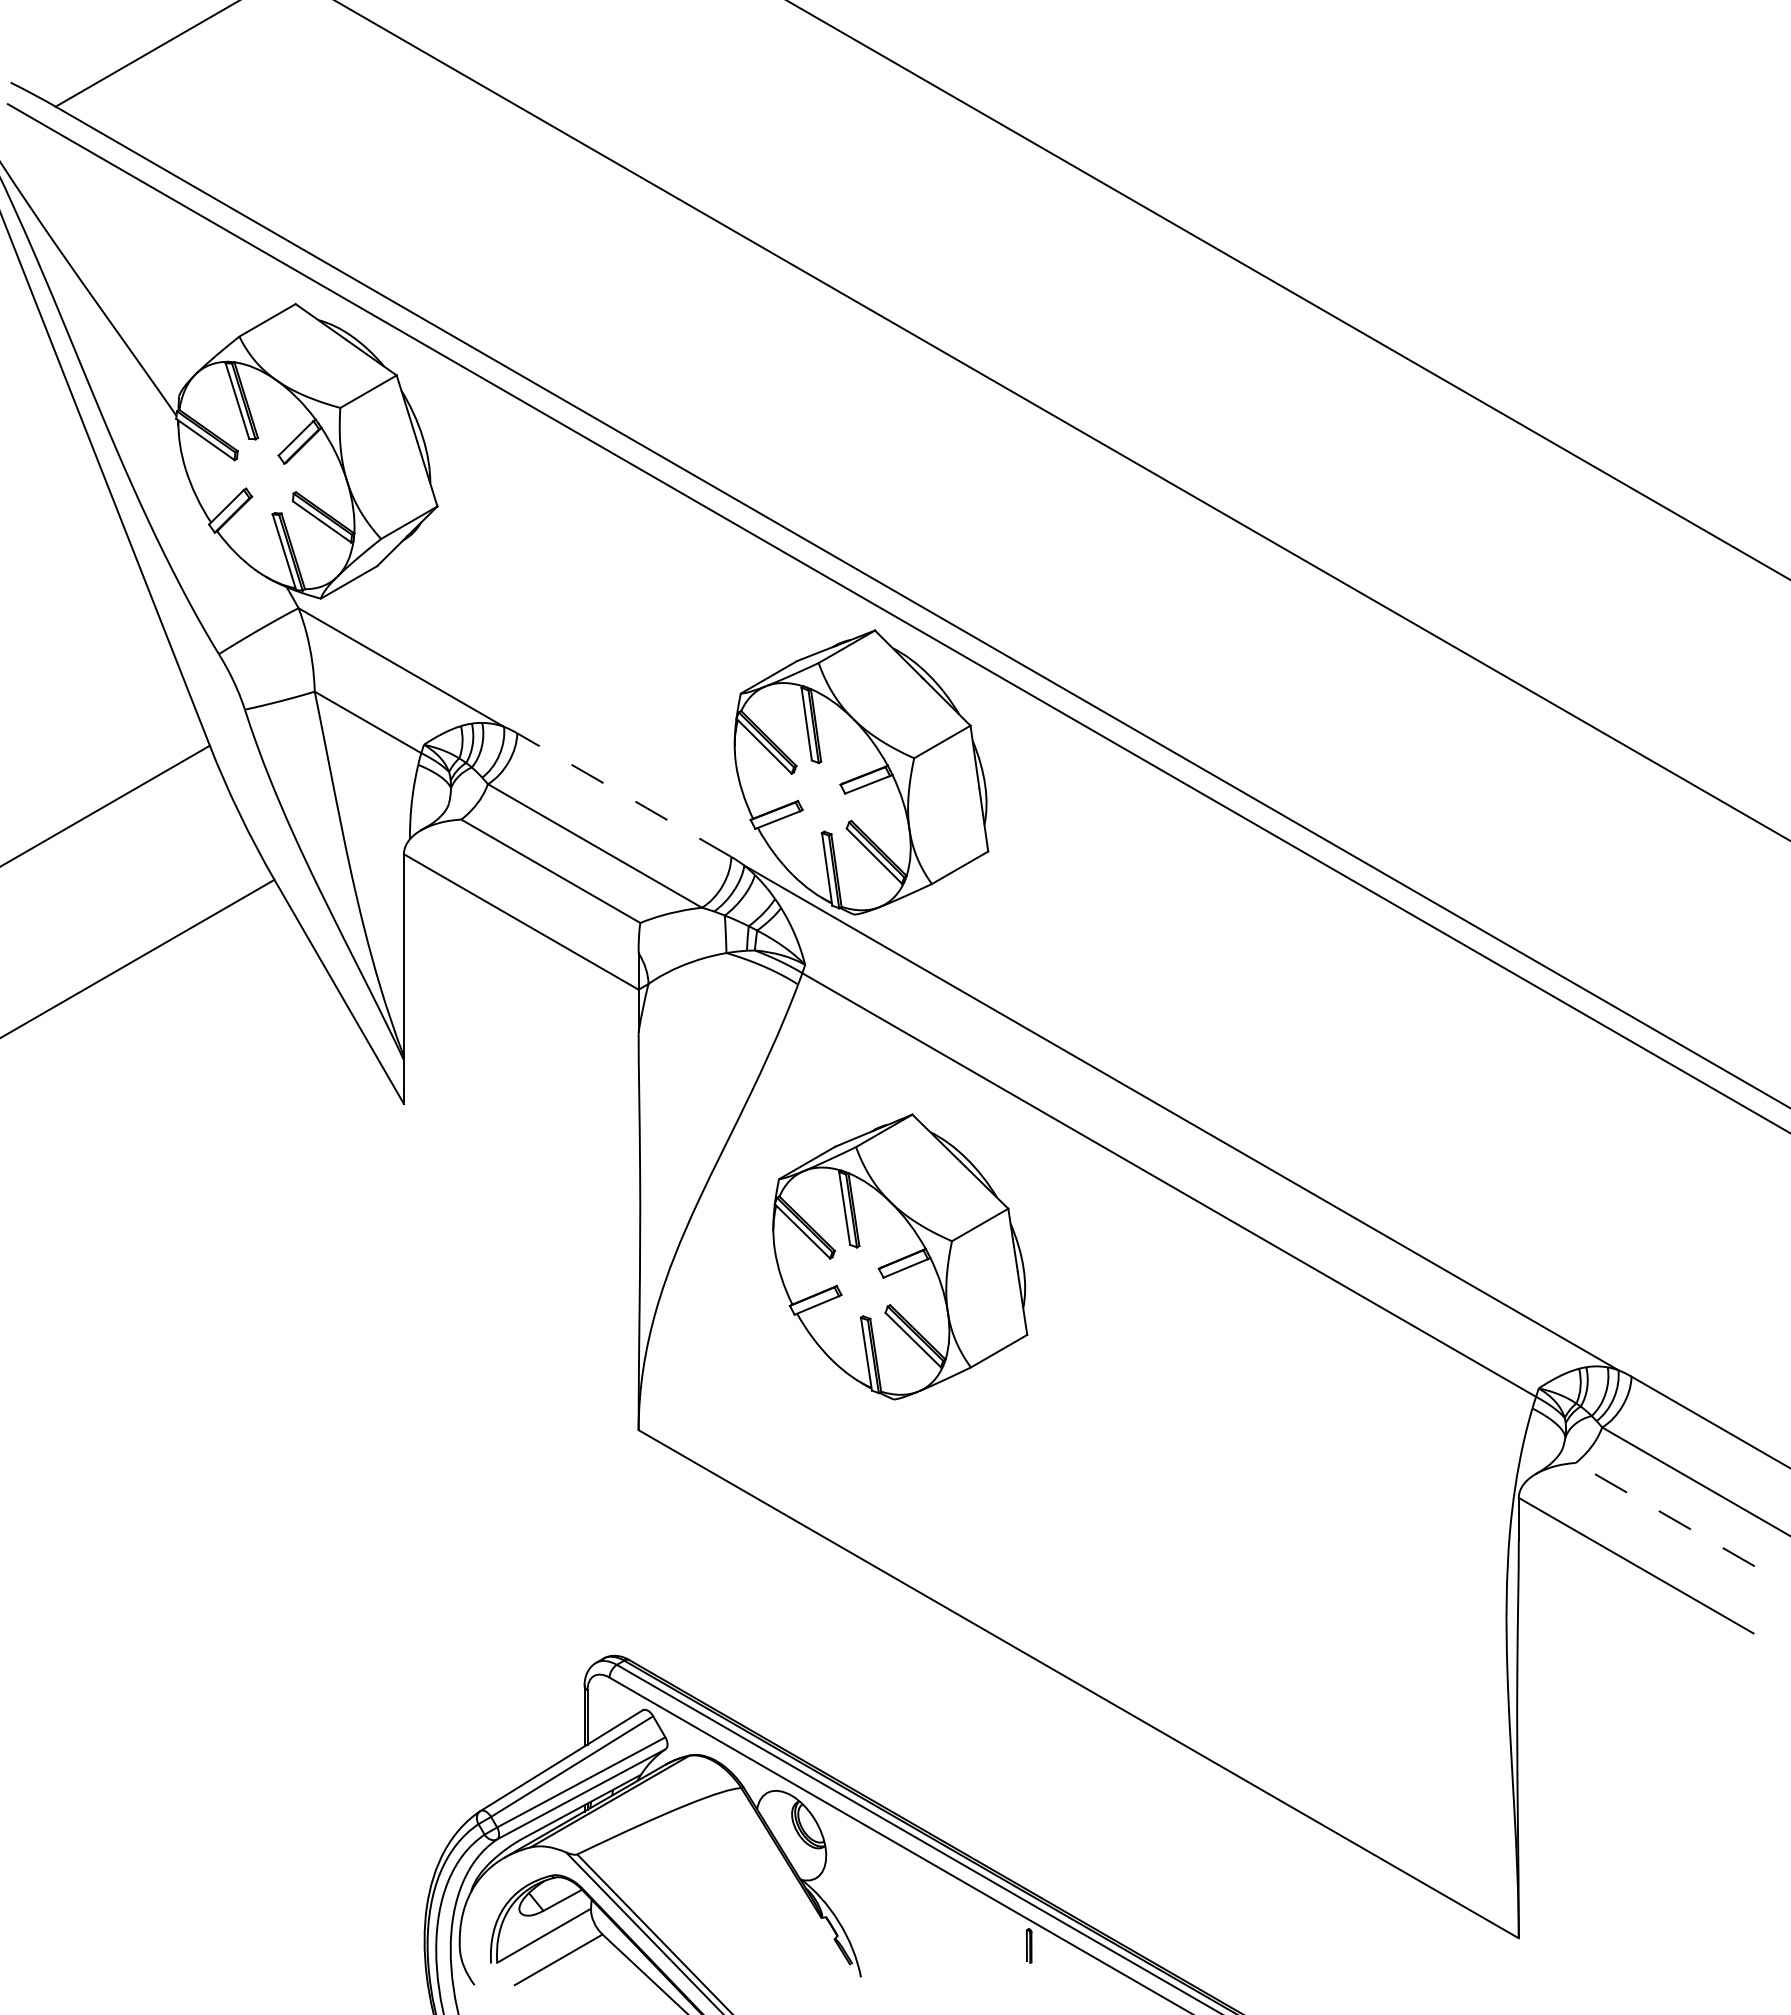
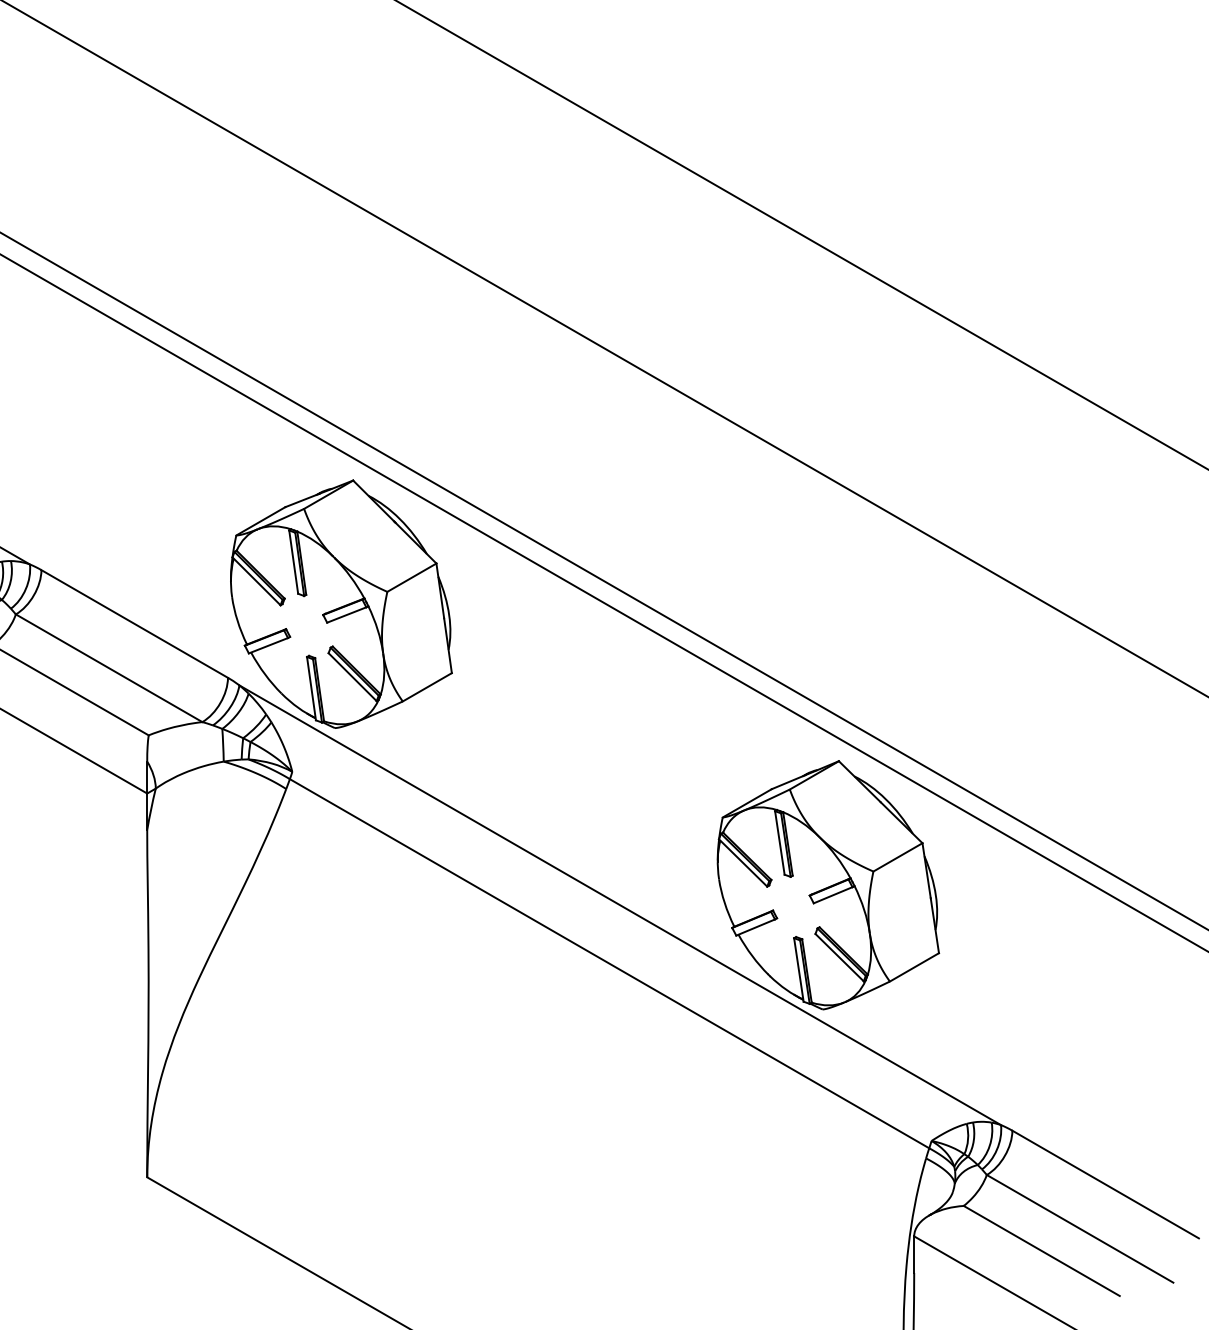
line: (624, 795) -> (134, 624), dashed -> solid
part: (900, 1256) -> (828, 884), moved
line: (1664, 1514) -> (1041, 1250), dashed -> solid

